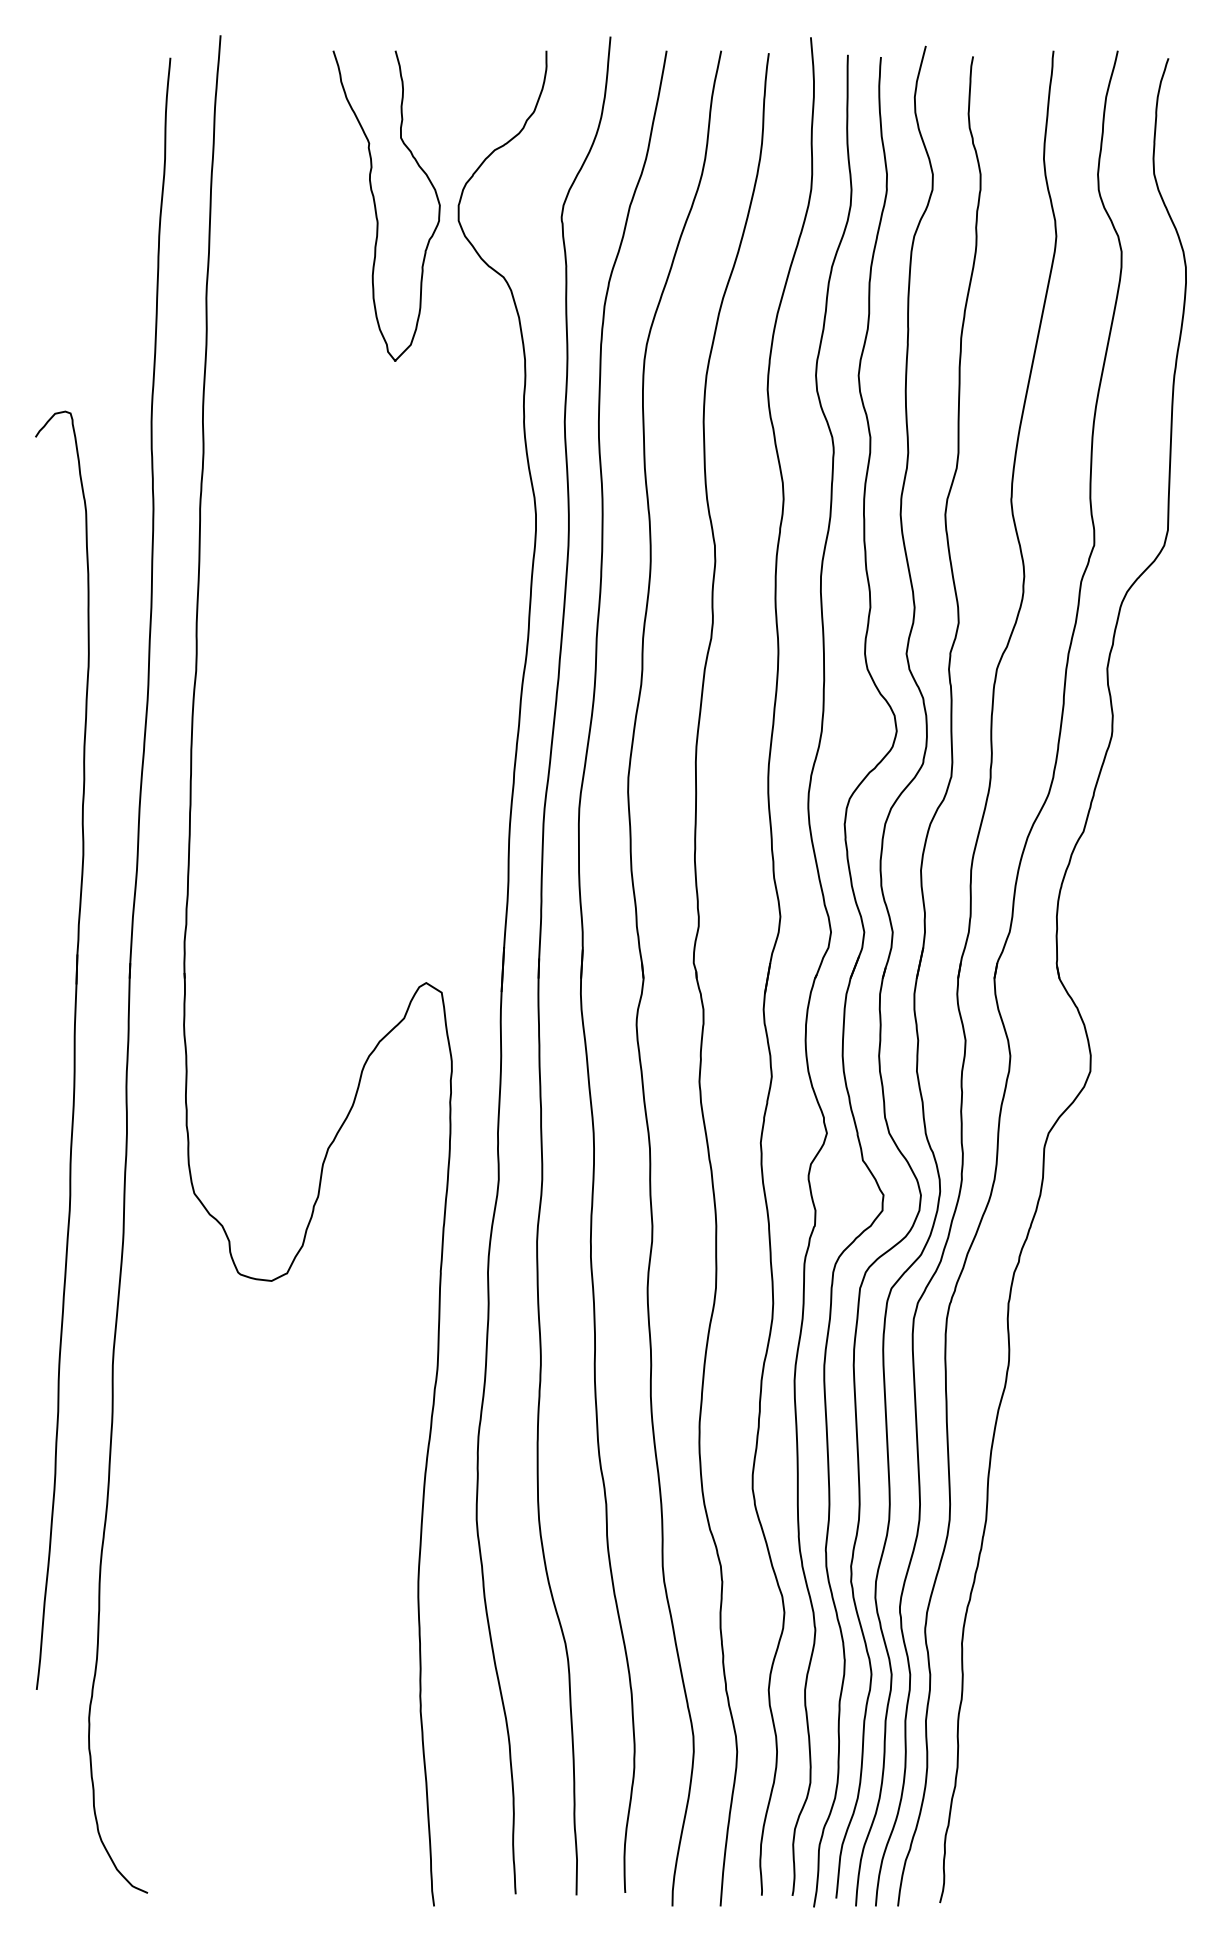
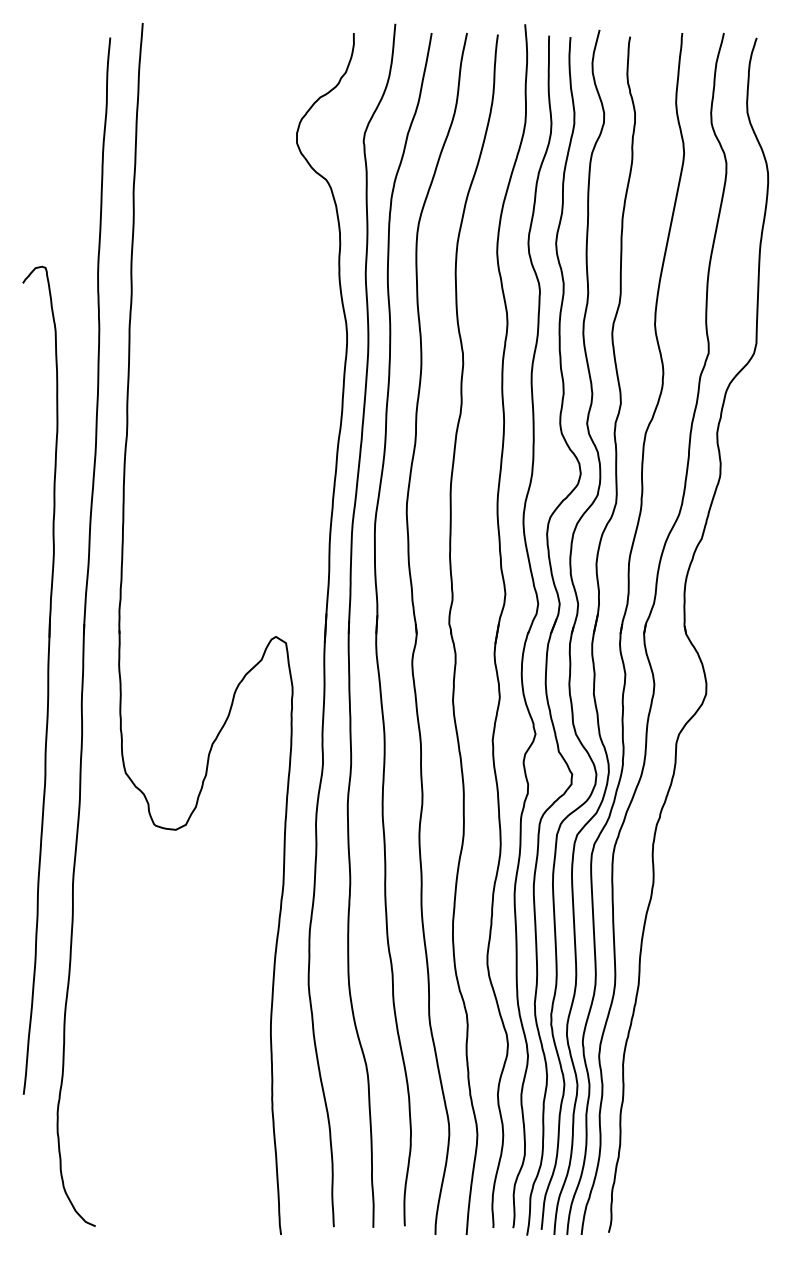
curve: (377, 210) -> (244, 136), removed

